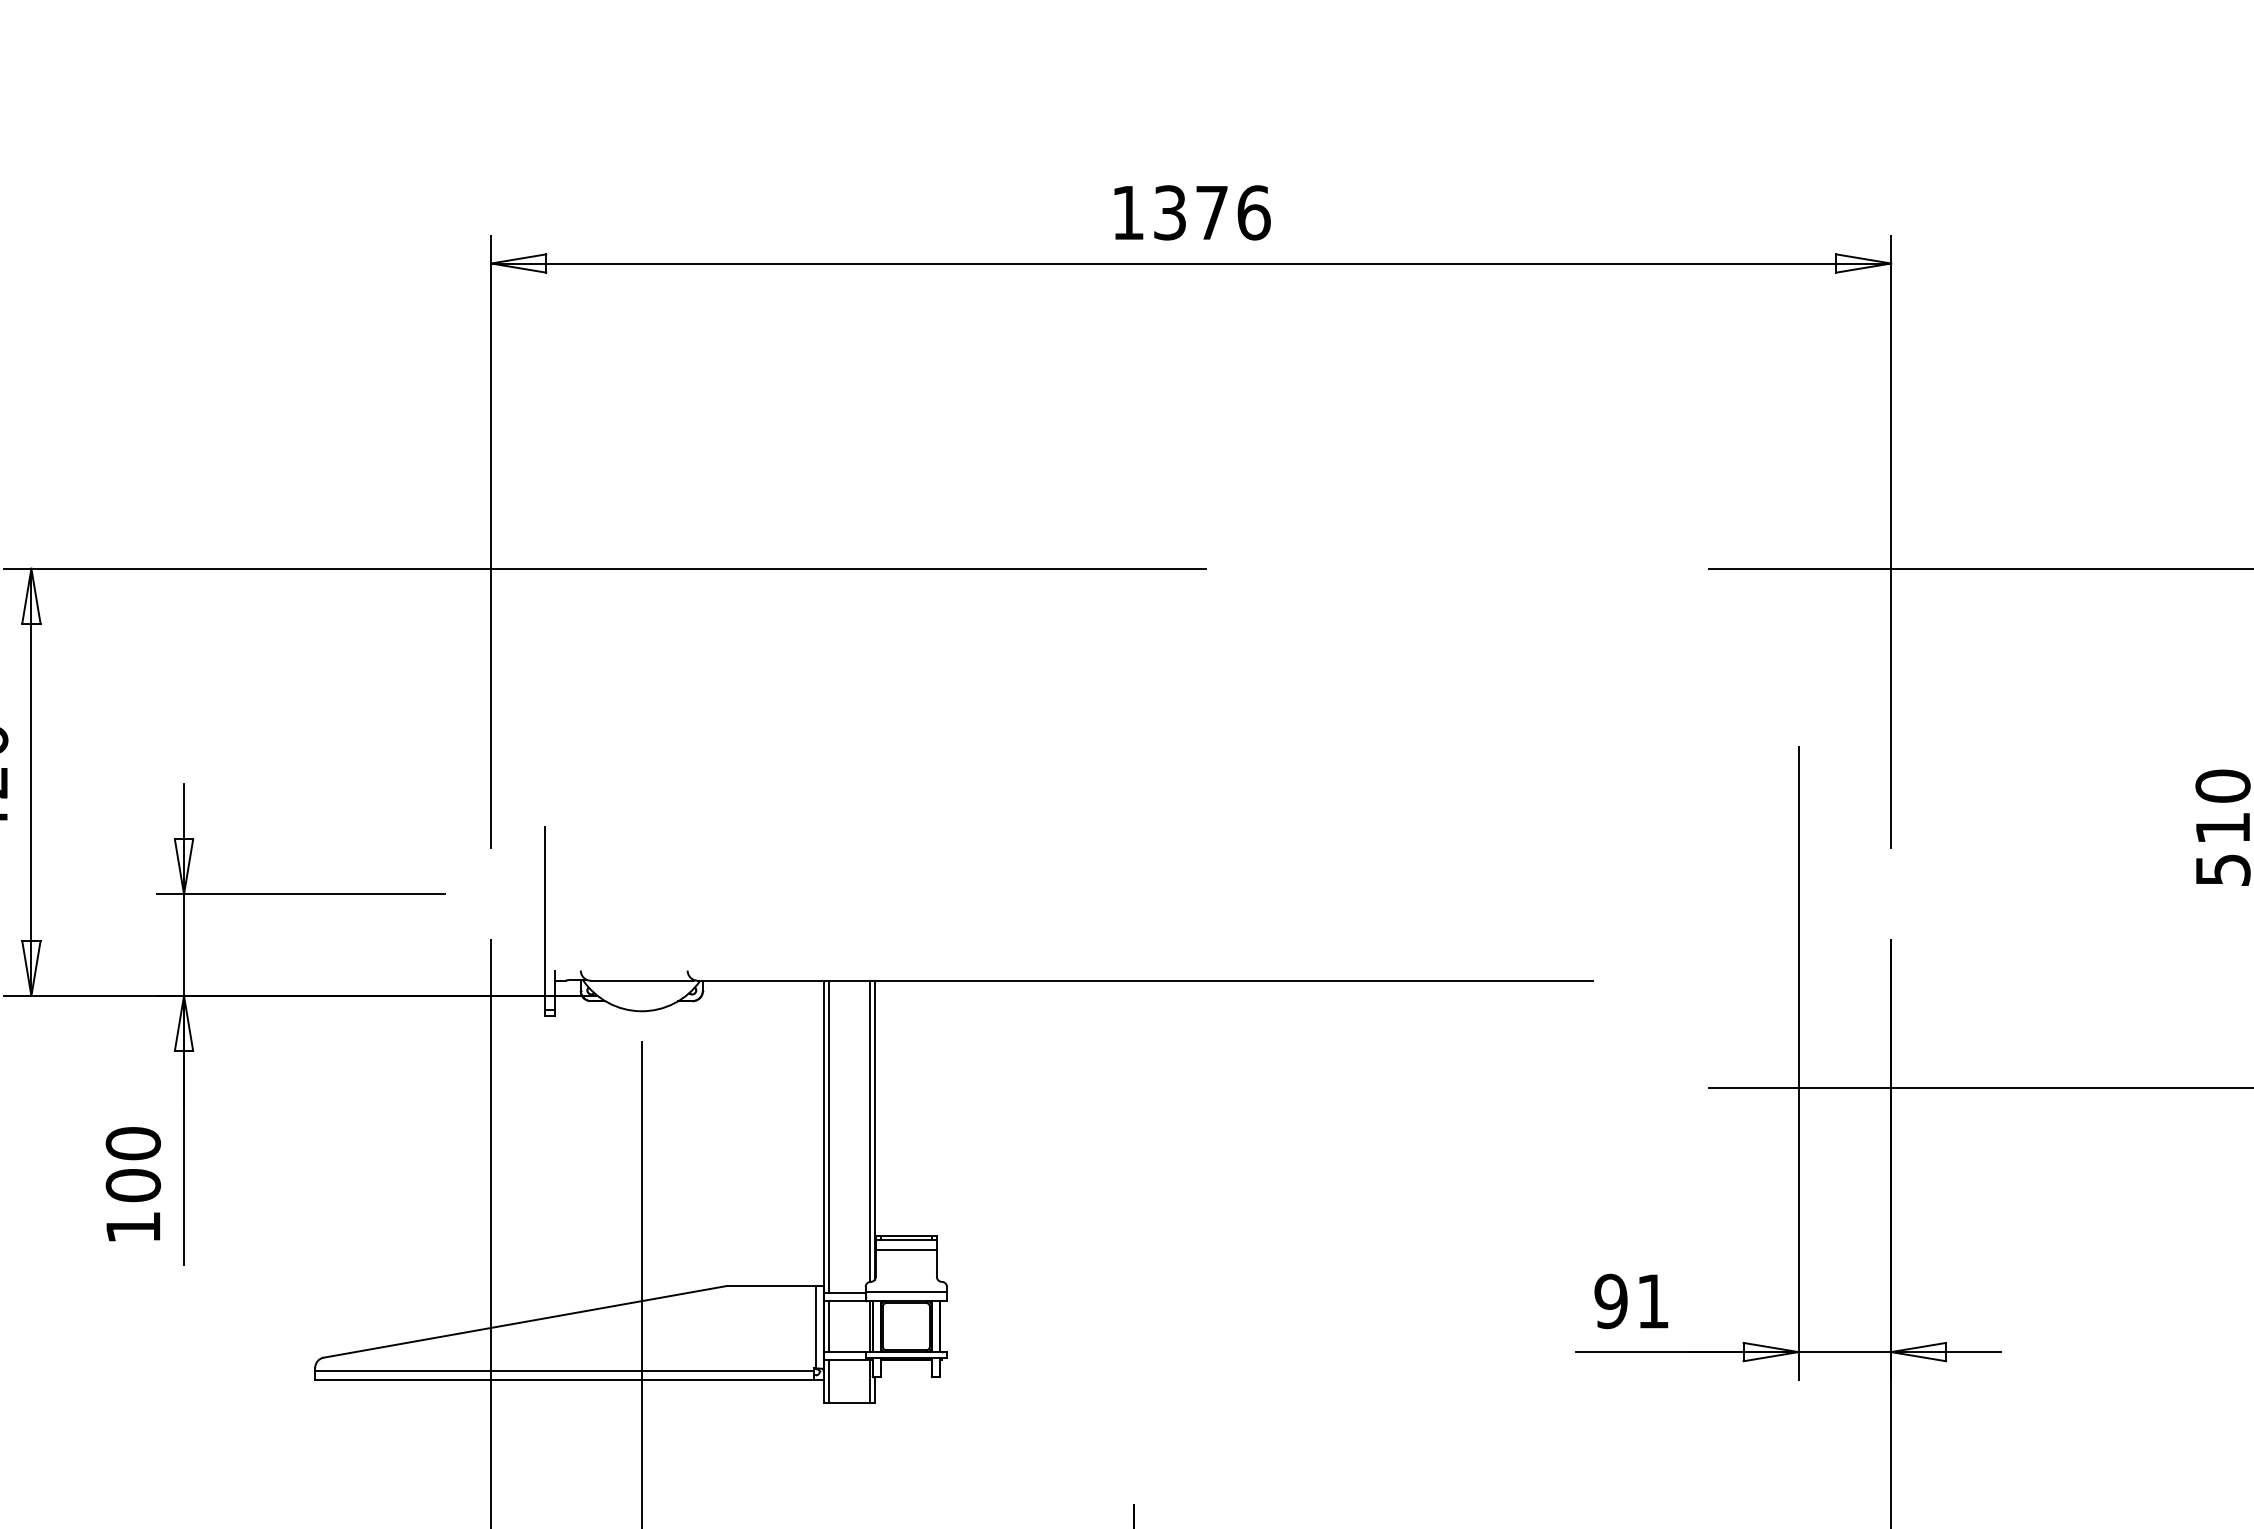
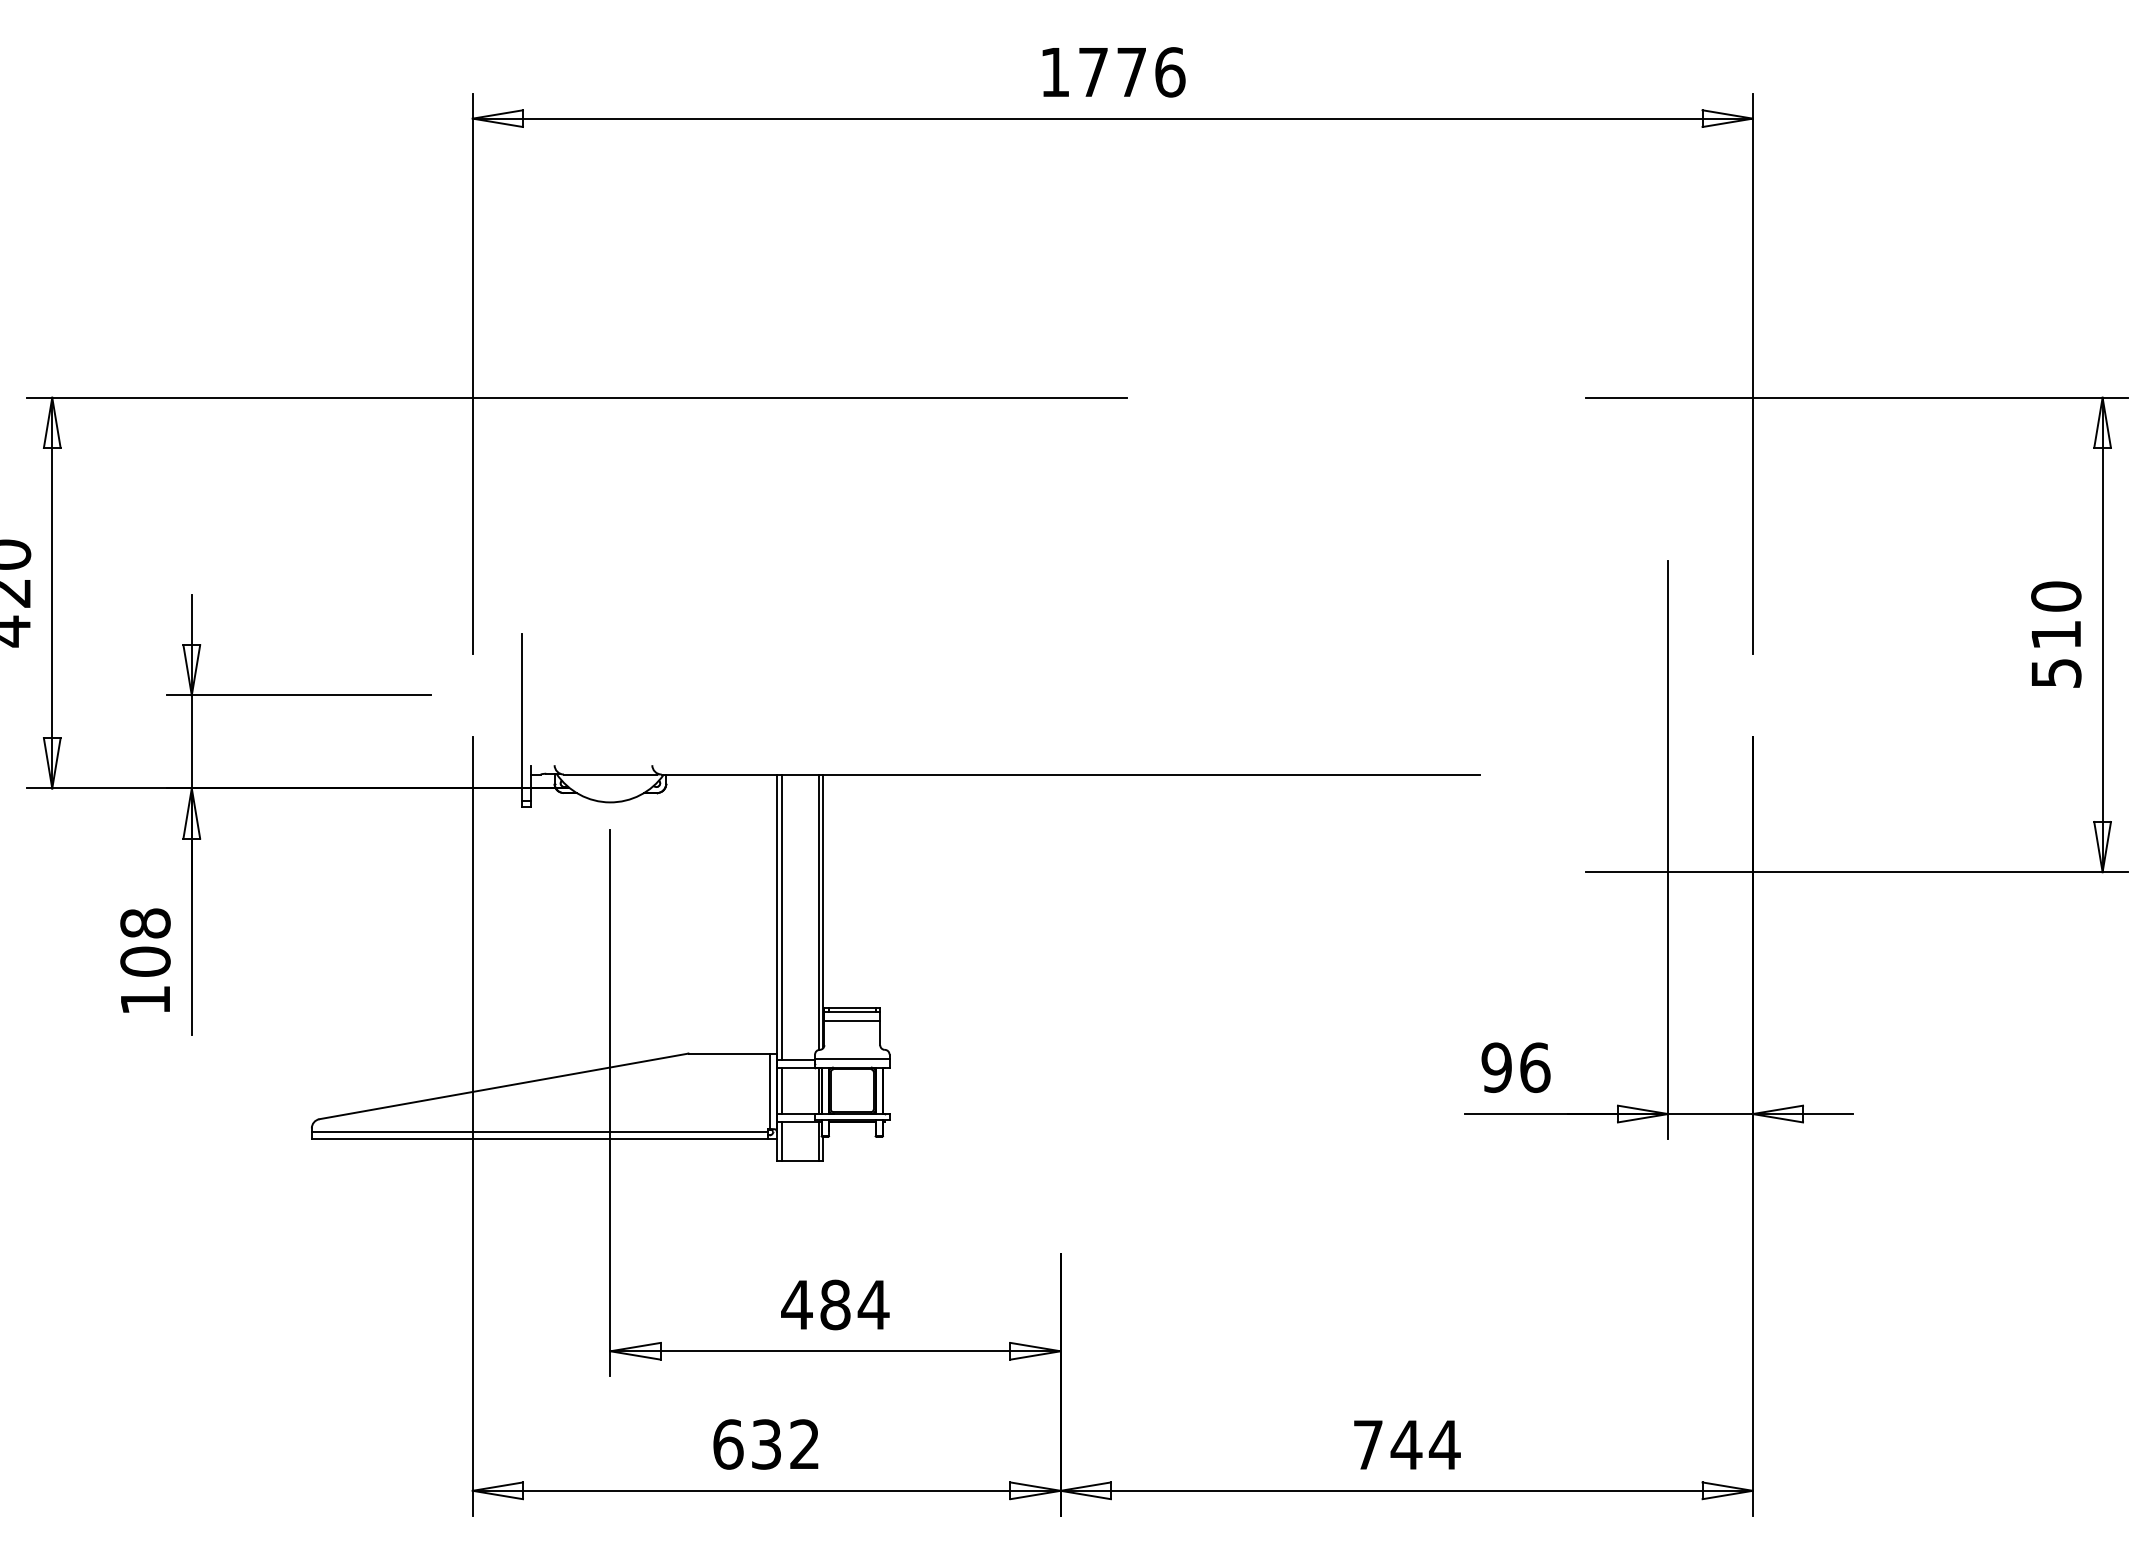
text: (1170, 213) -> (1093, 72), 1376 -> 1776
text: (133, 1143) -> (145, 923), 100 -> 108
text: (1653, 1301) -> (1535, 1067), 91 -> 96

